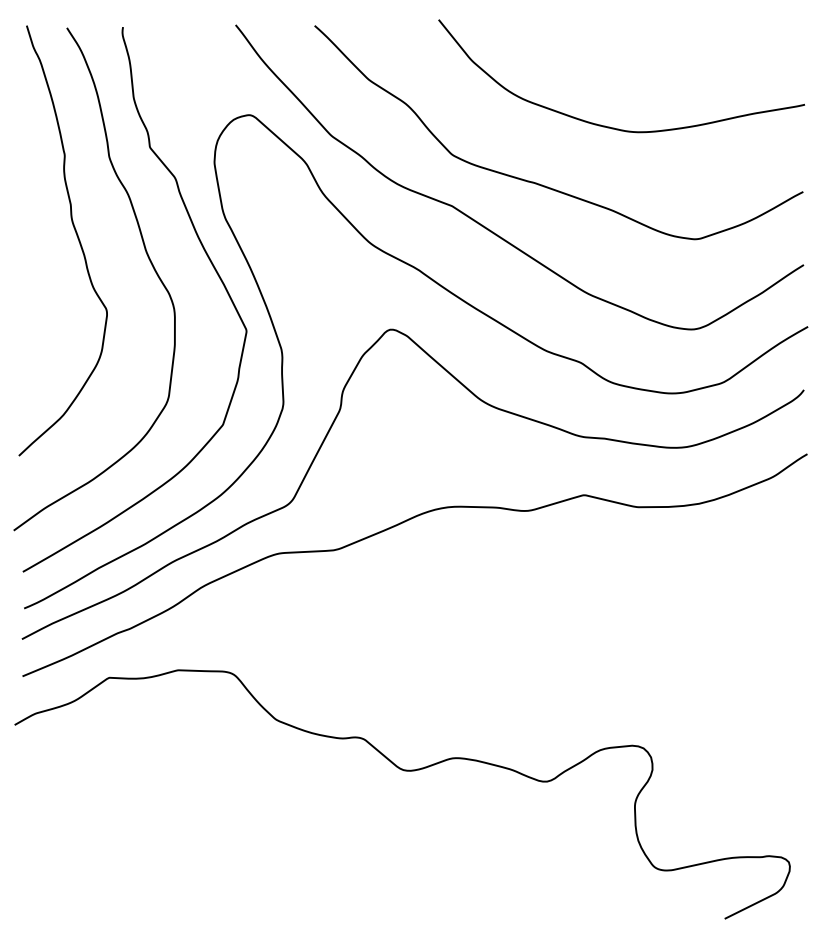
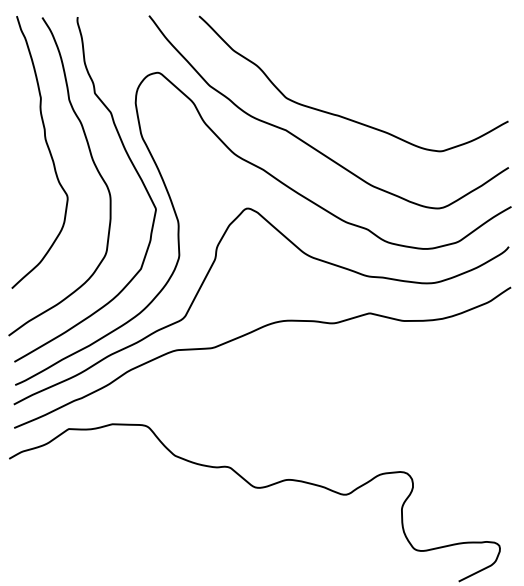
curve: (609, 125) -> (385, 79), removed

